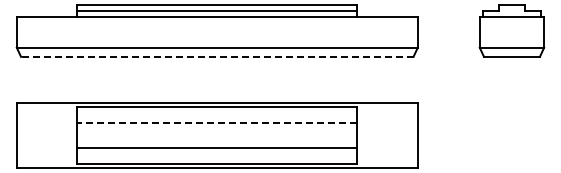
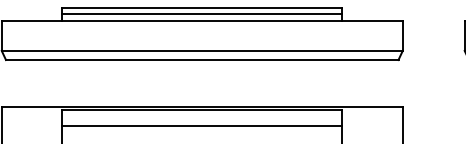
line: (216, 56) -> (201, 59), dashed -> solid
line: (217, 122) -> (202, 125), dashed -> solid

